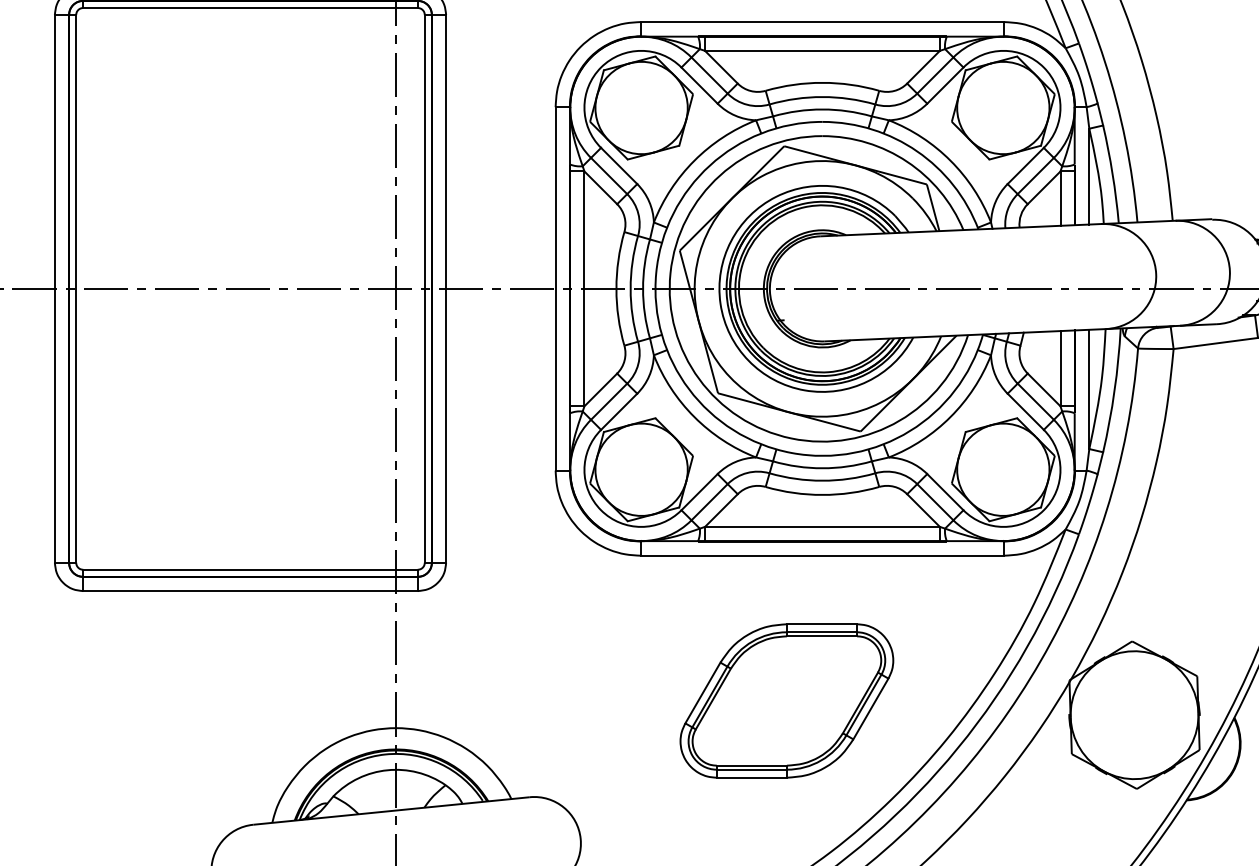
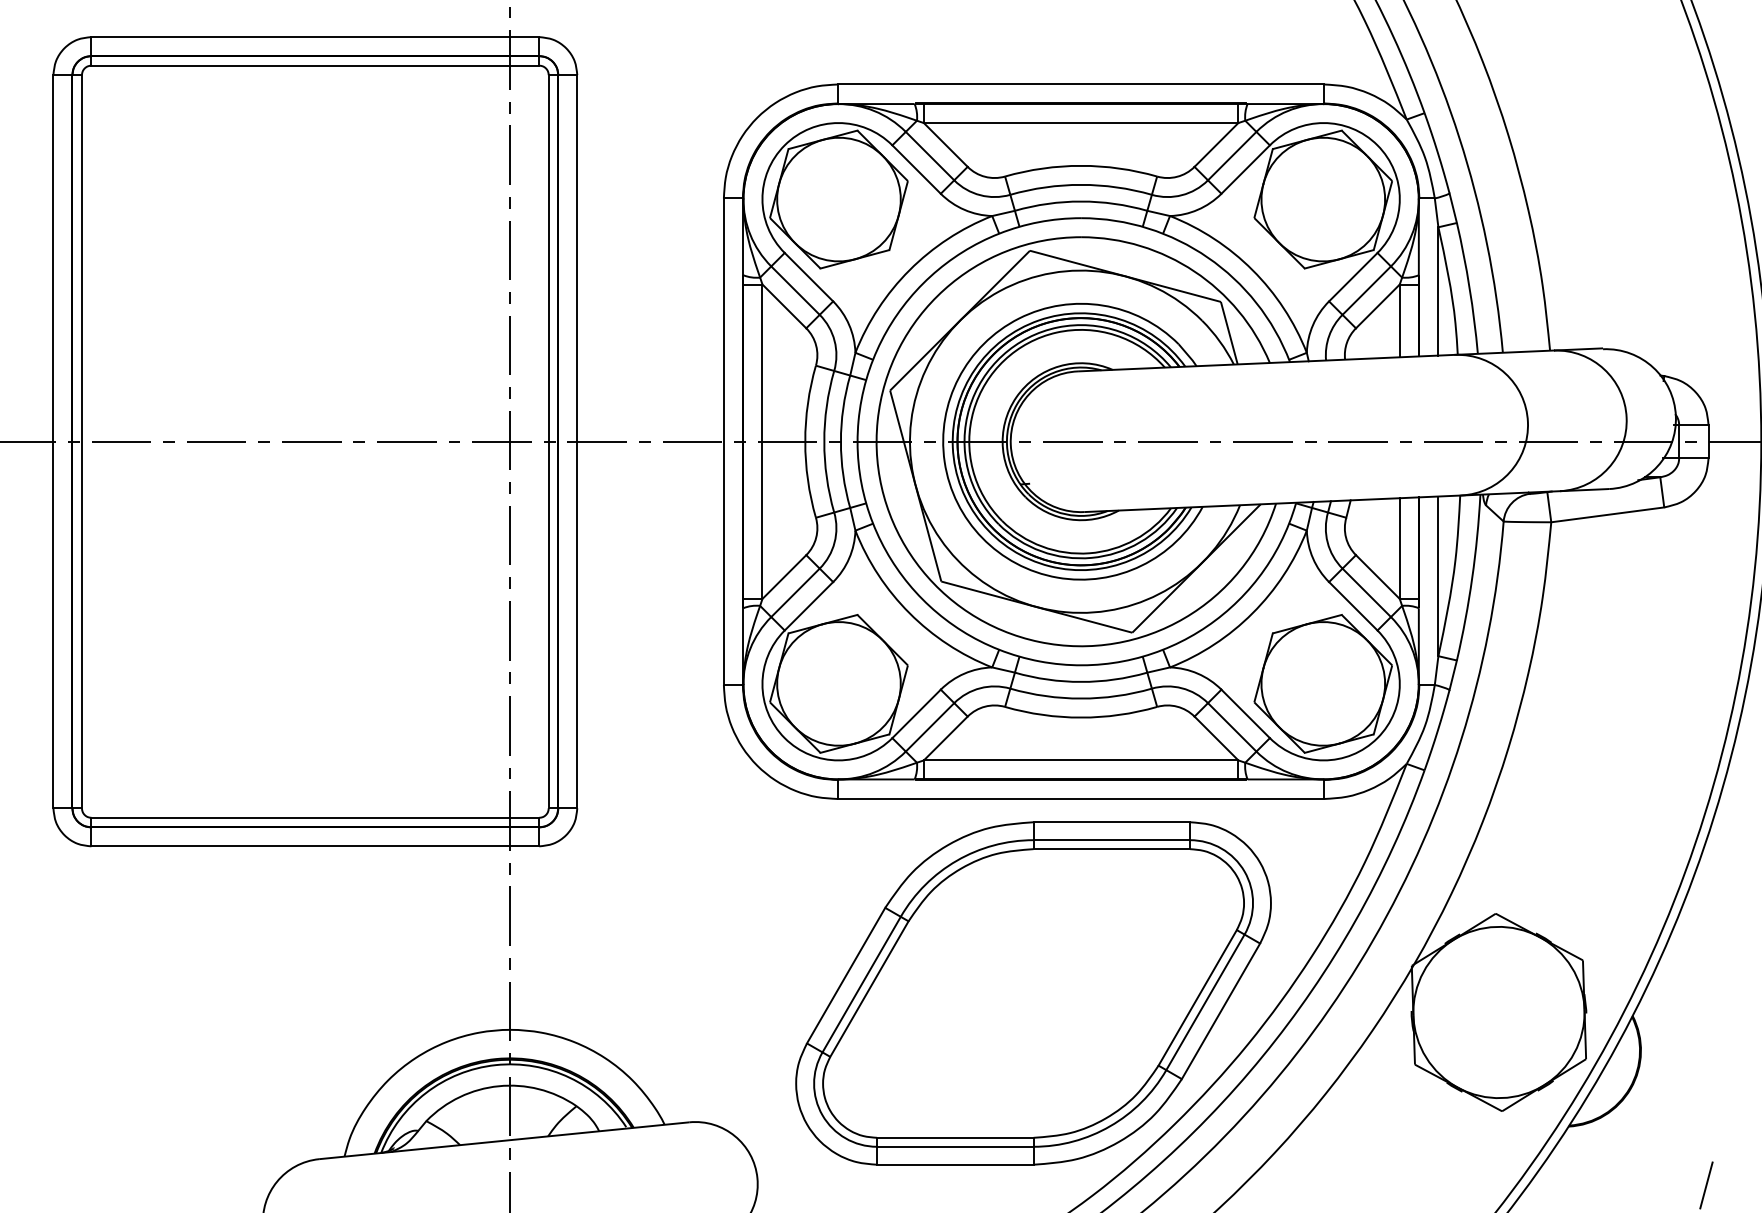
part: (786, 701) -> (1033, 993), size x1.67

